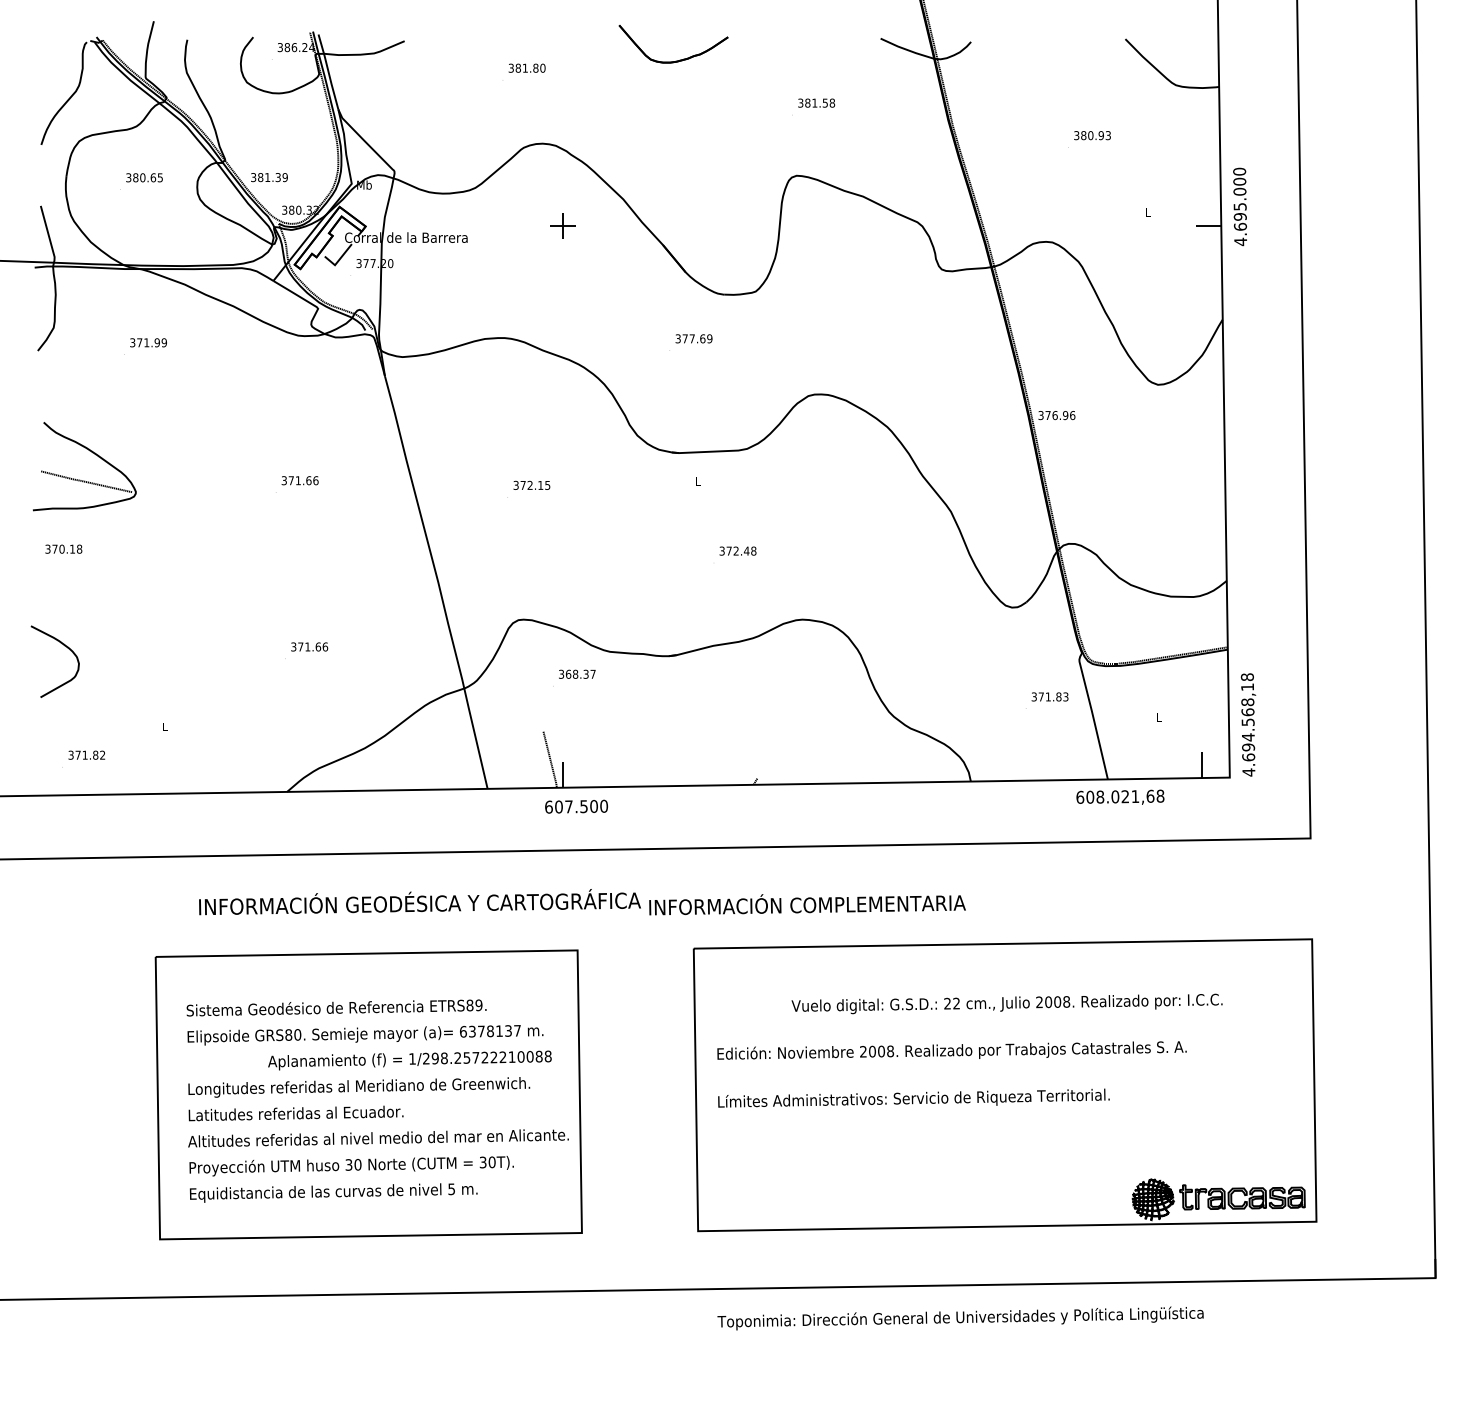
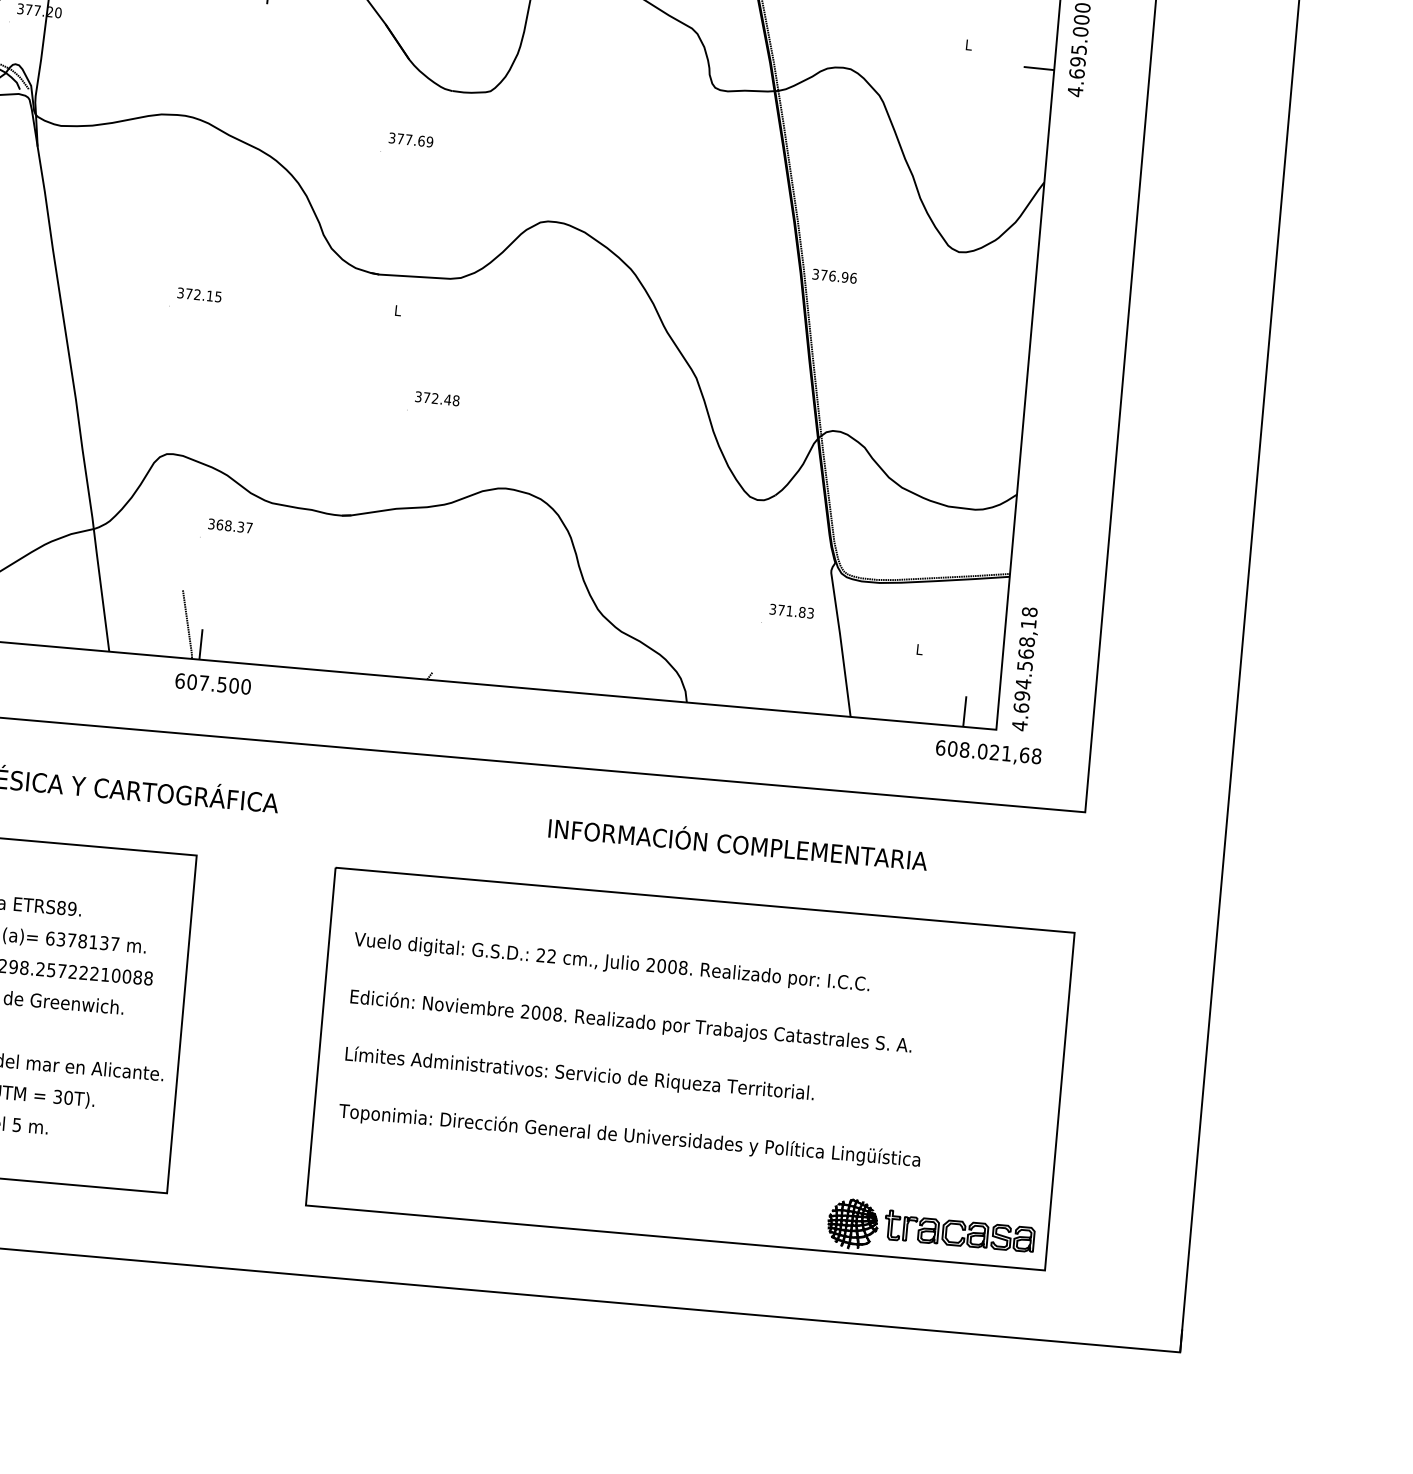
text: (1120, 796) -> (988, 751), moved
text: (807, 904) -> (738, 844), moved
text: (1006, 1003) -> (611, 962), moved
text: (960, 1318) -> (629, 1136), moved

